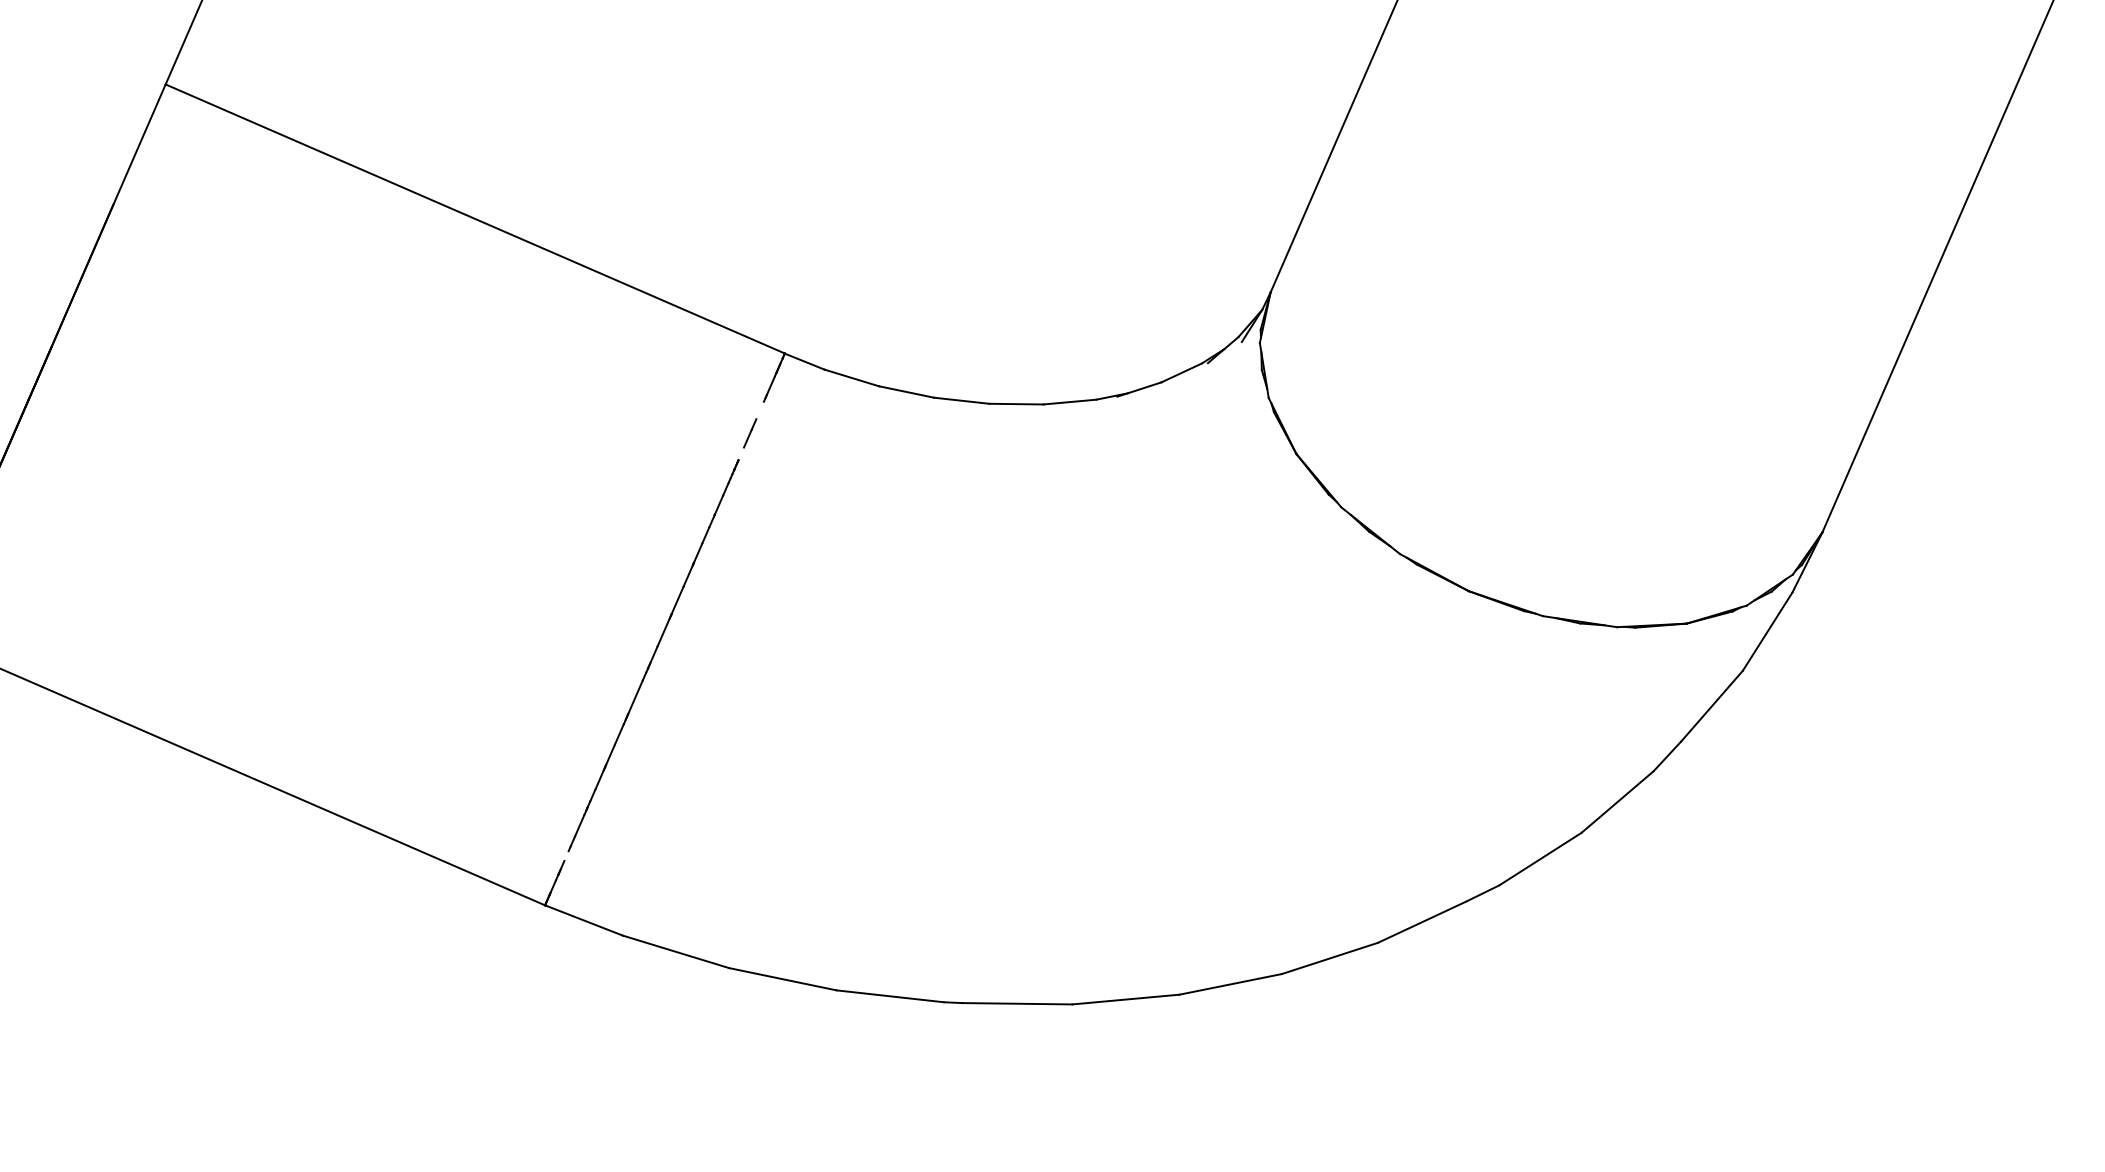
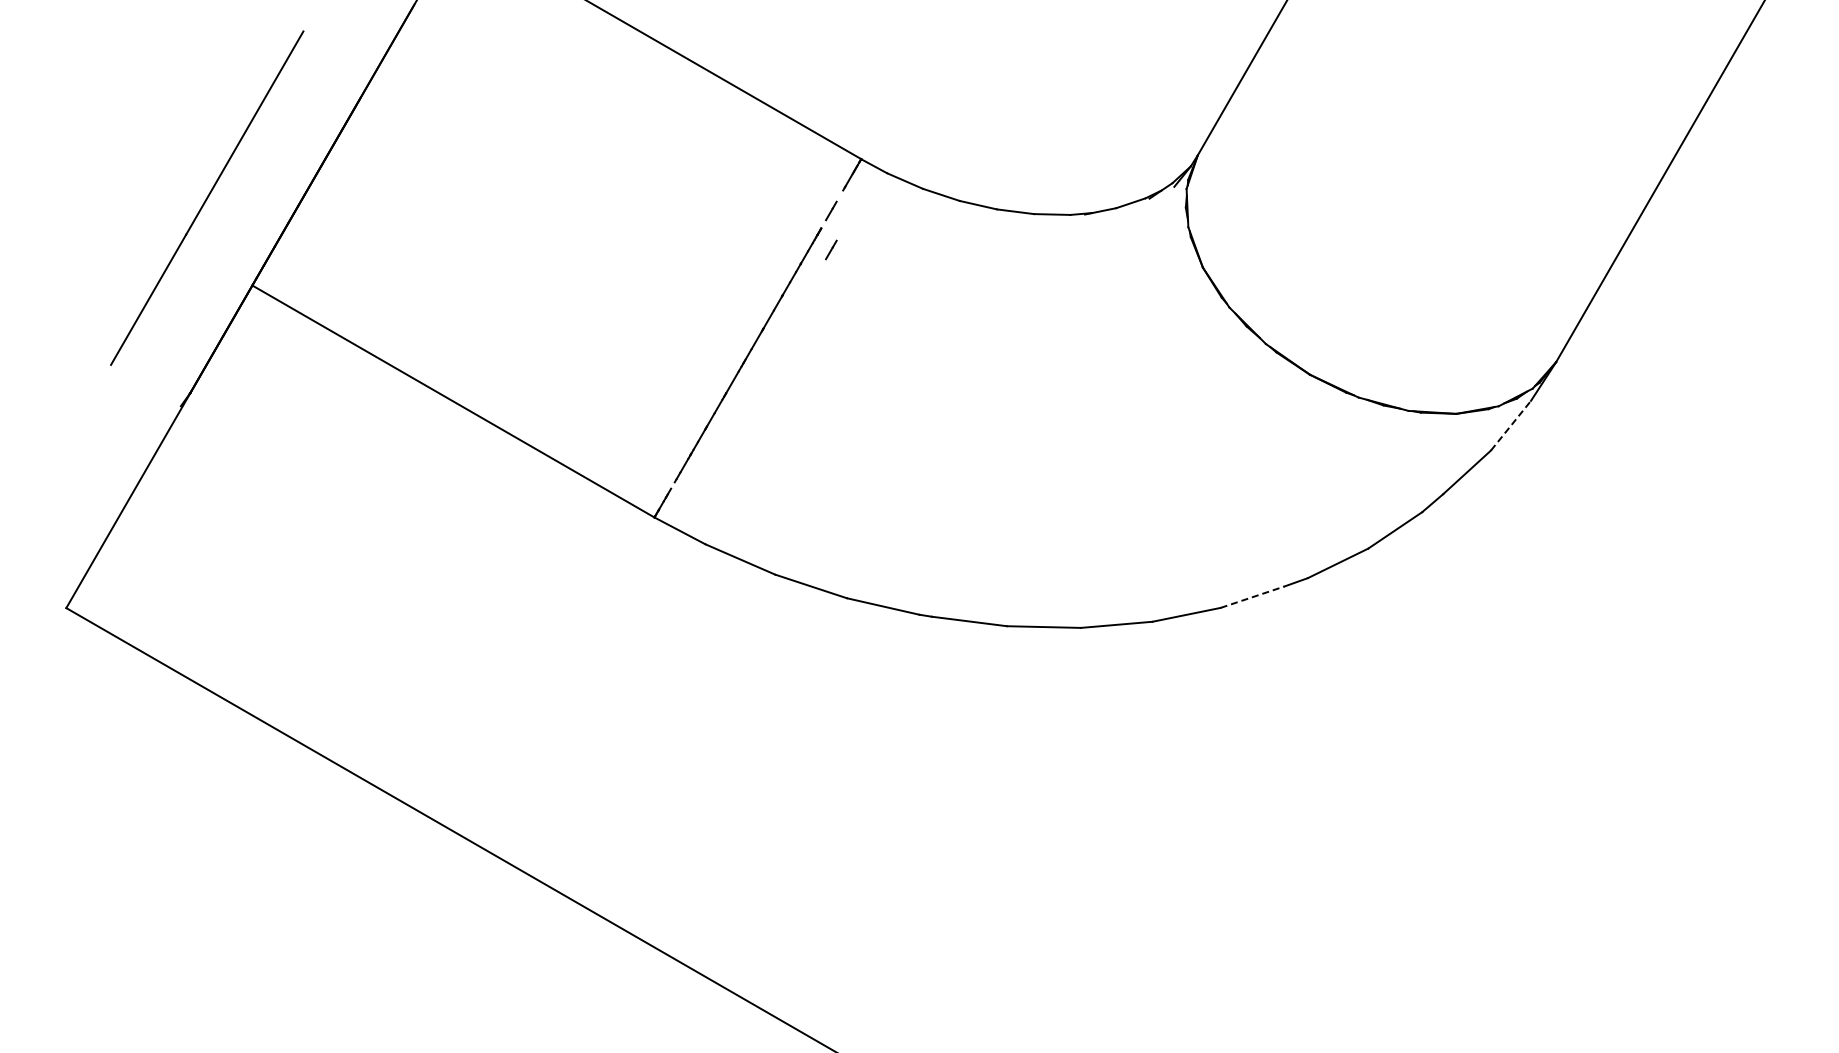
line: (756, 488) -> (831, 249), added
line: (1768, 631) -> (1511, 425), solid -> dashed
line: (1422, 922) -> (1252, 597), solid -> dashed

